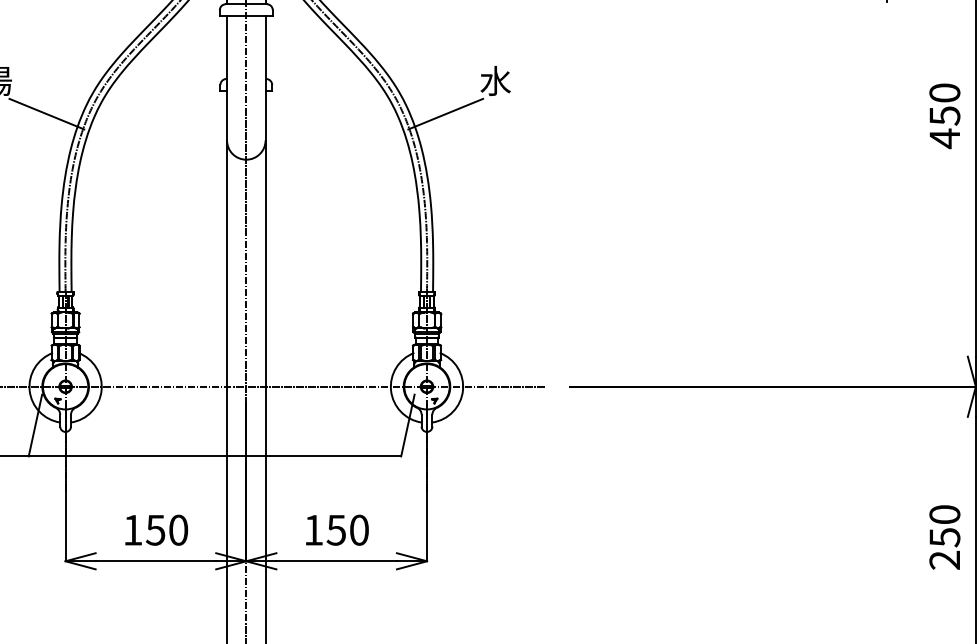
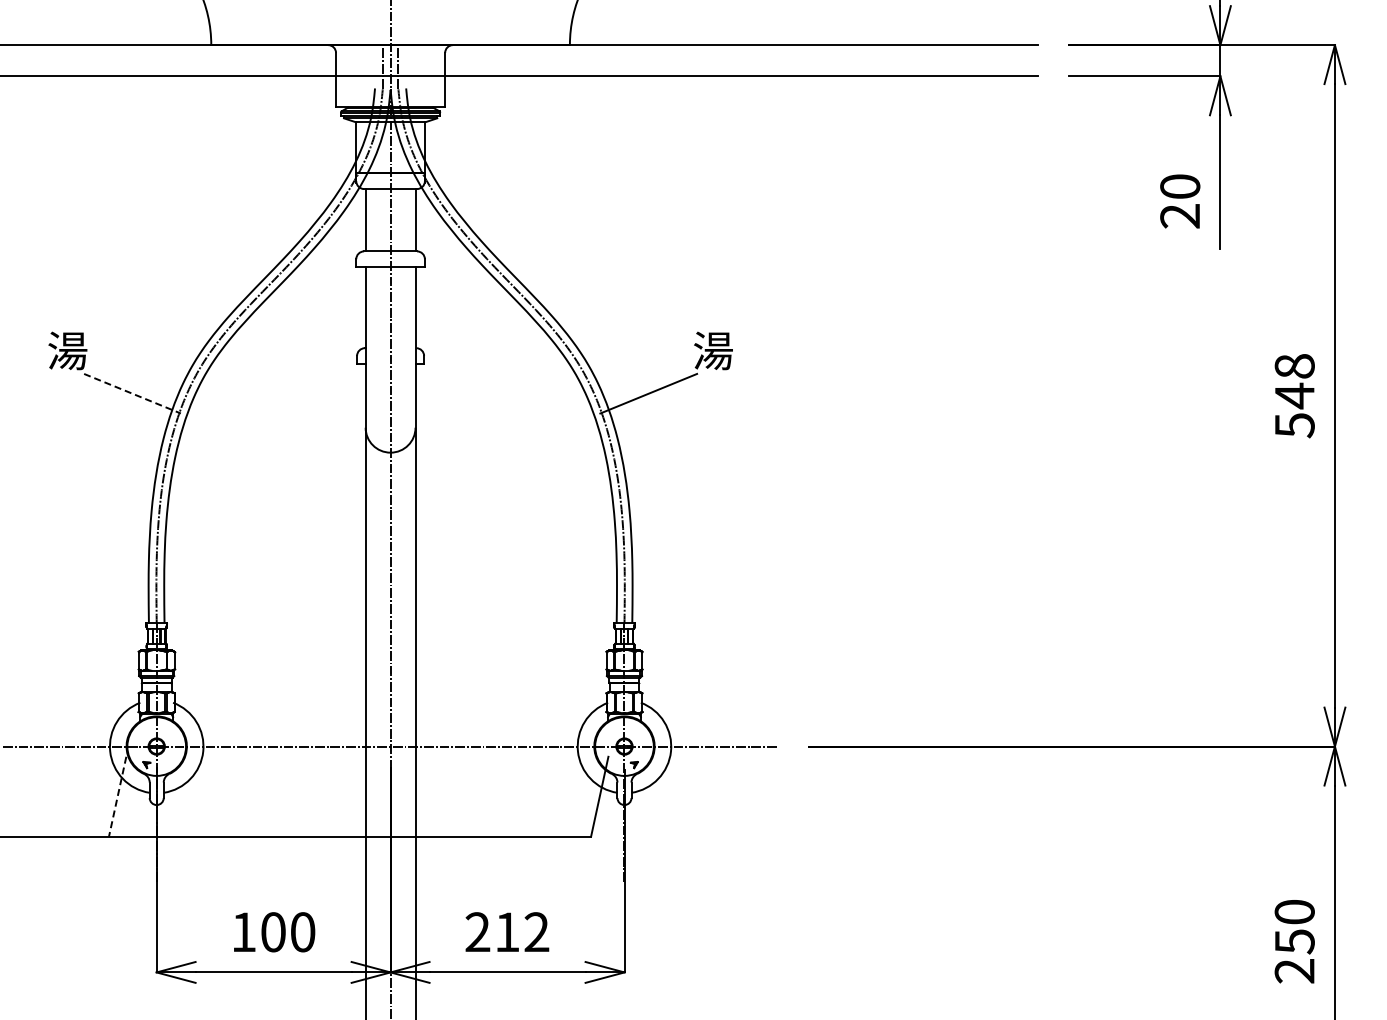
text: (495, 80) -> (713, 350), 水 -> 湯
line: (46, 114) -> (132, 393), solid -> dashed
text: (944, 116) -> (1294, 396), 450 -> 548
line: (35, 425) -> (117, 796), solid -> dashed
text: (155, 530) -> (272, 932), 150 -> 100
text: (336, 530) -> (507, 932), 150 -> 212

